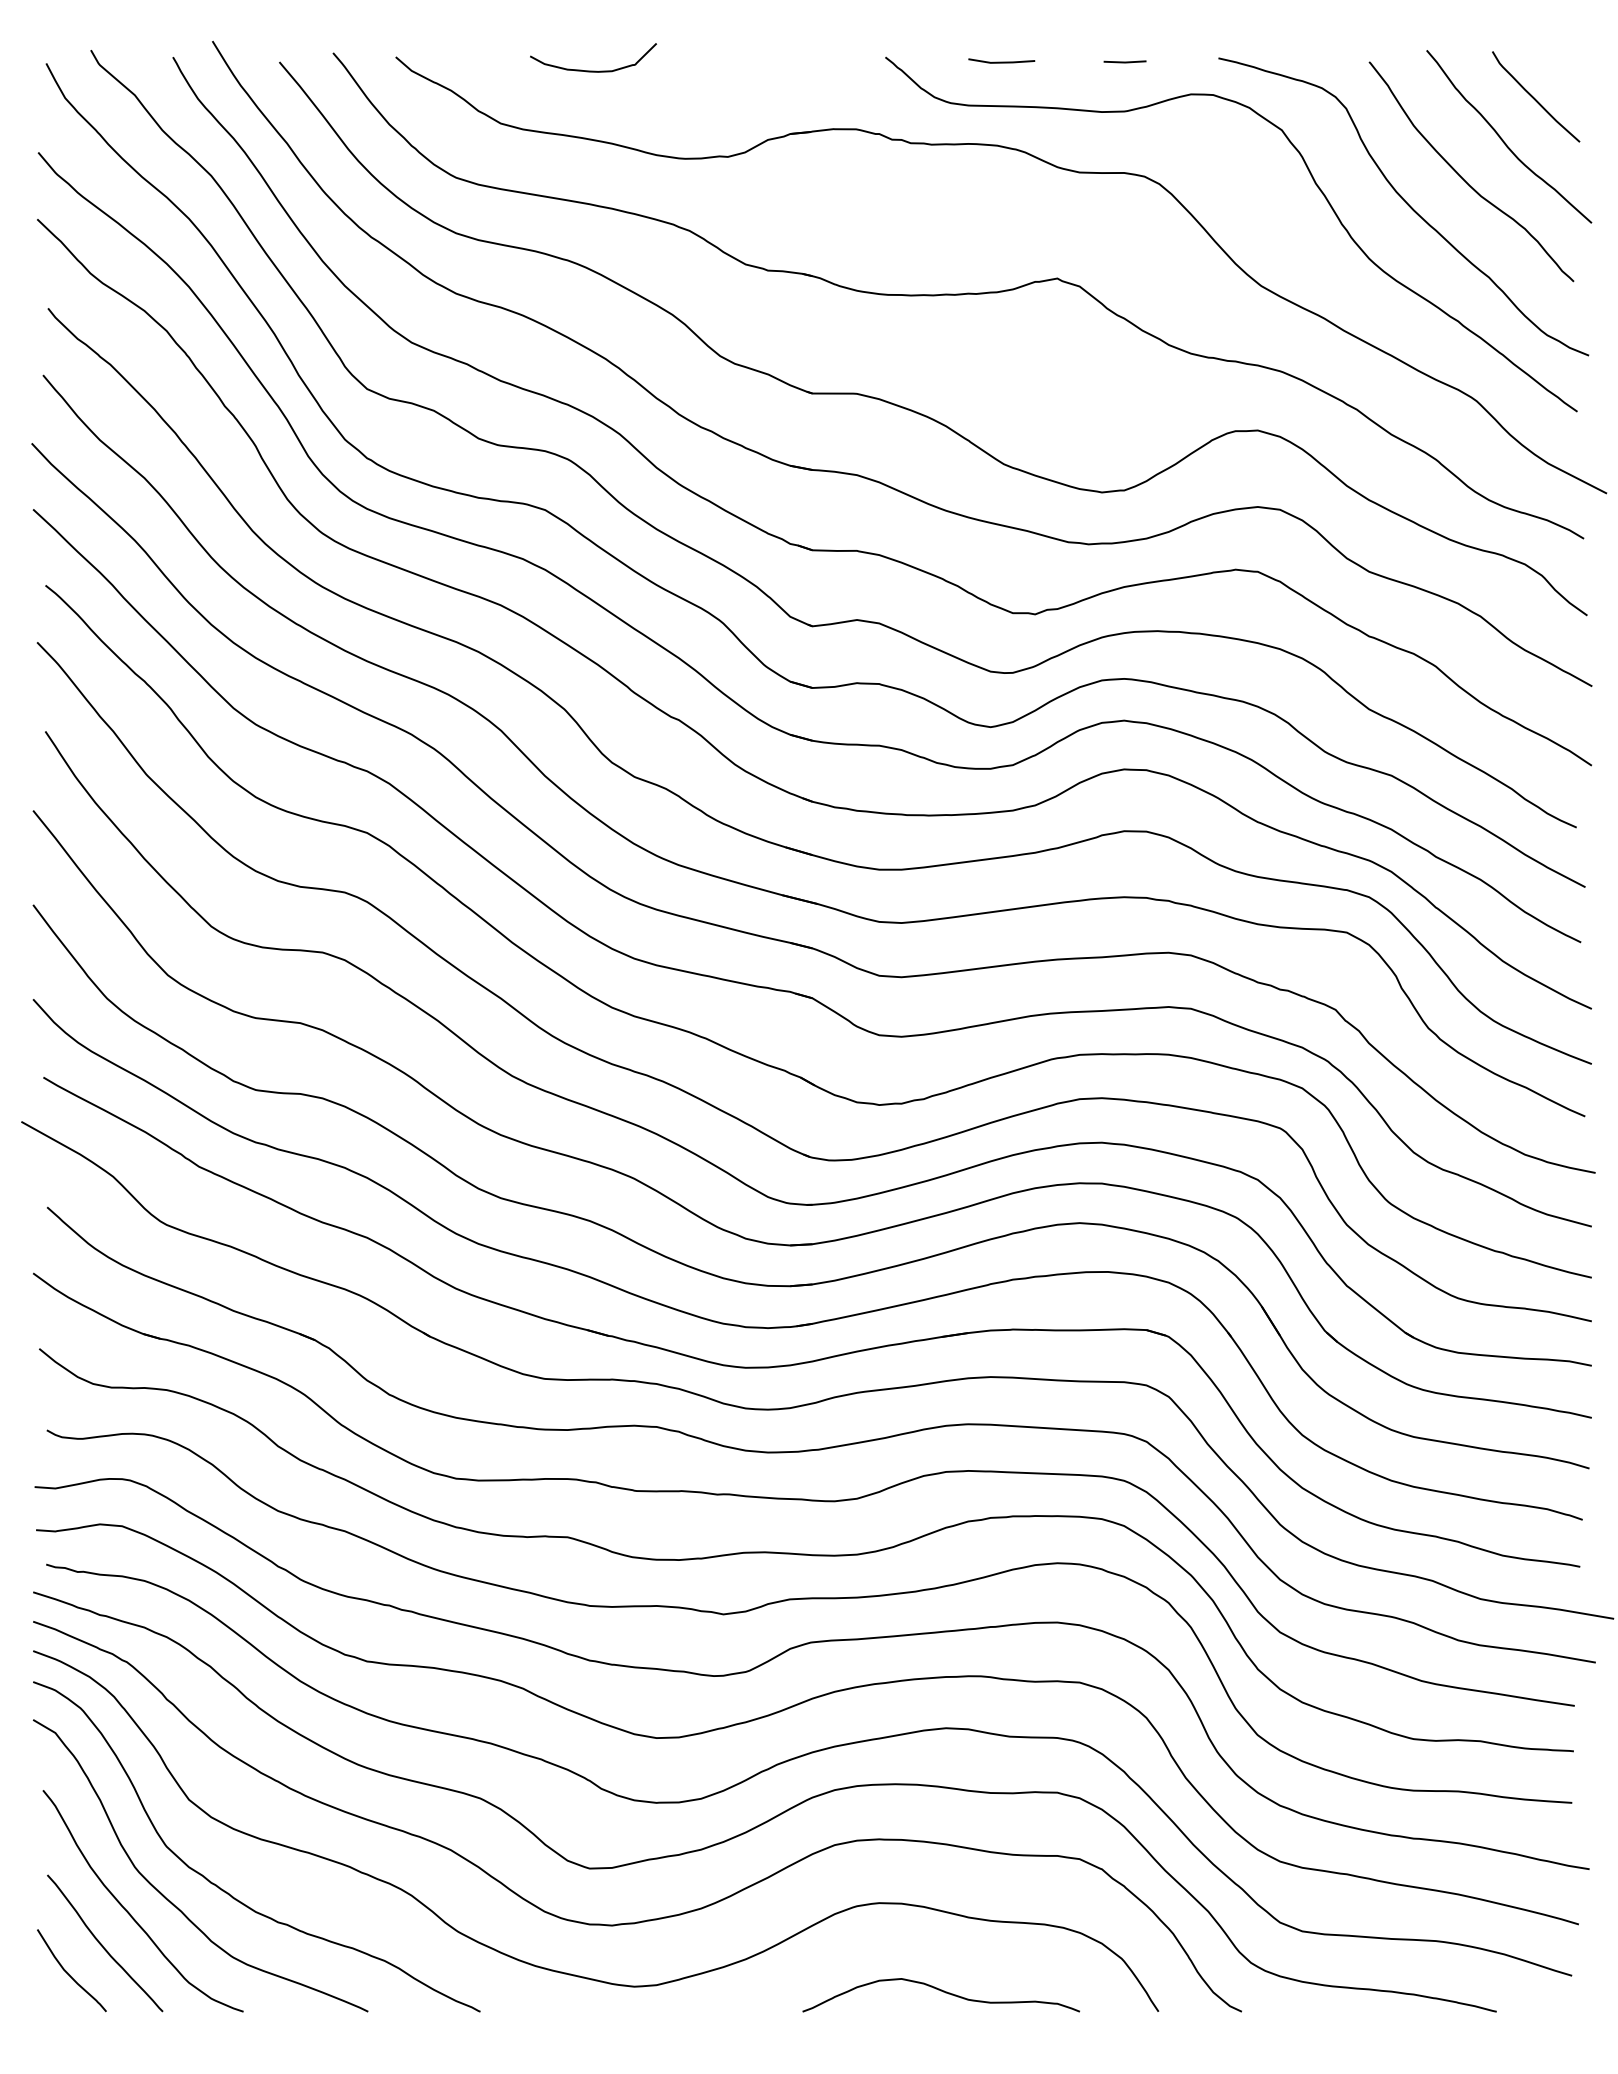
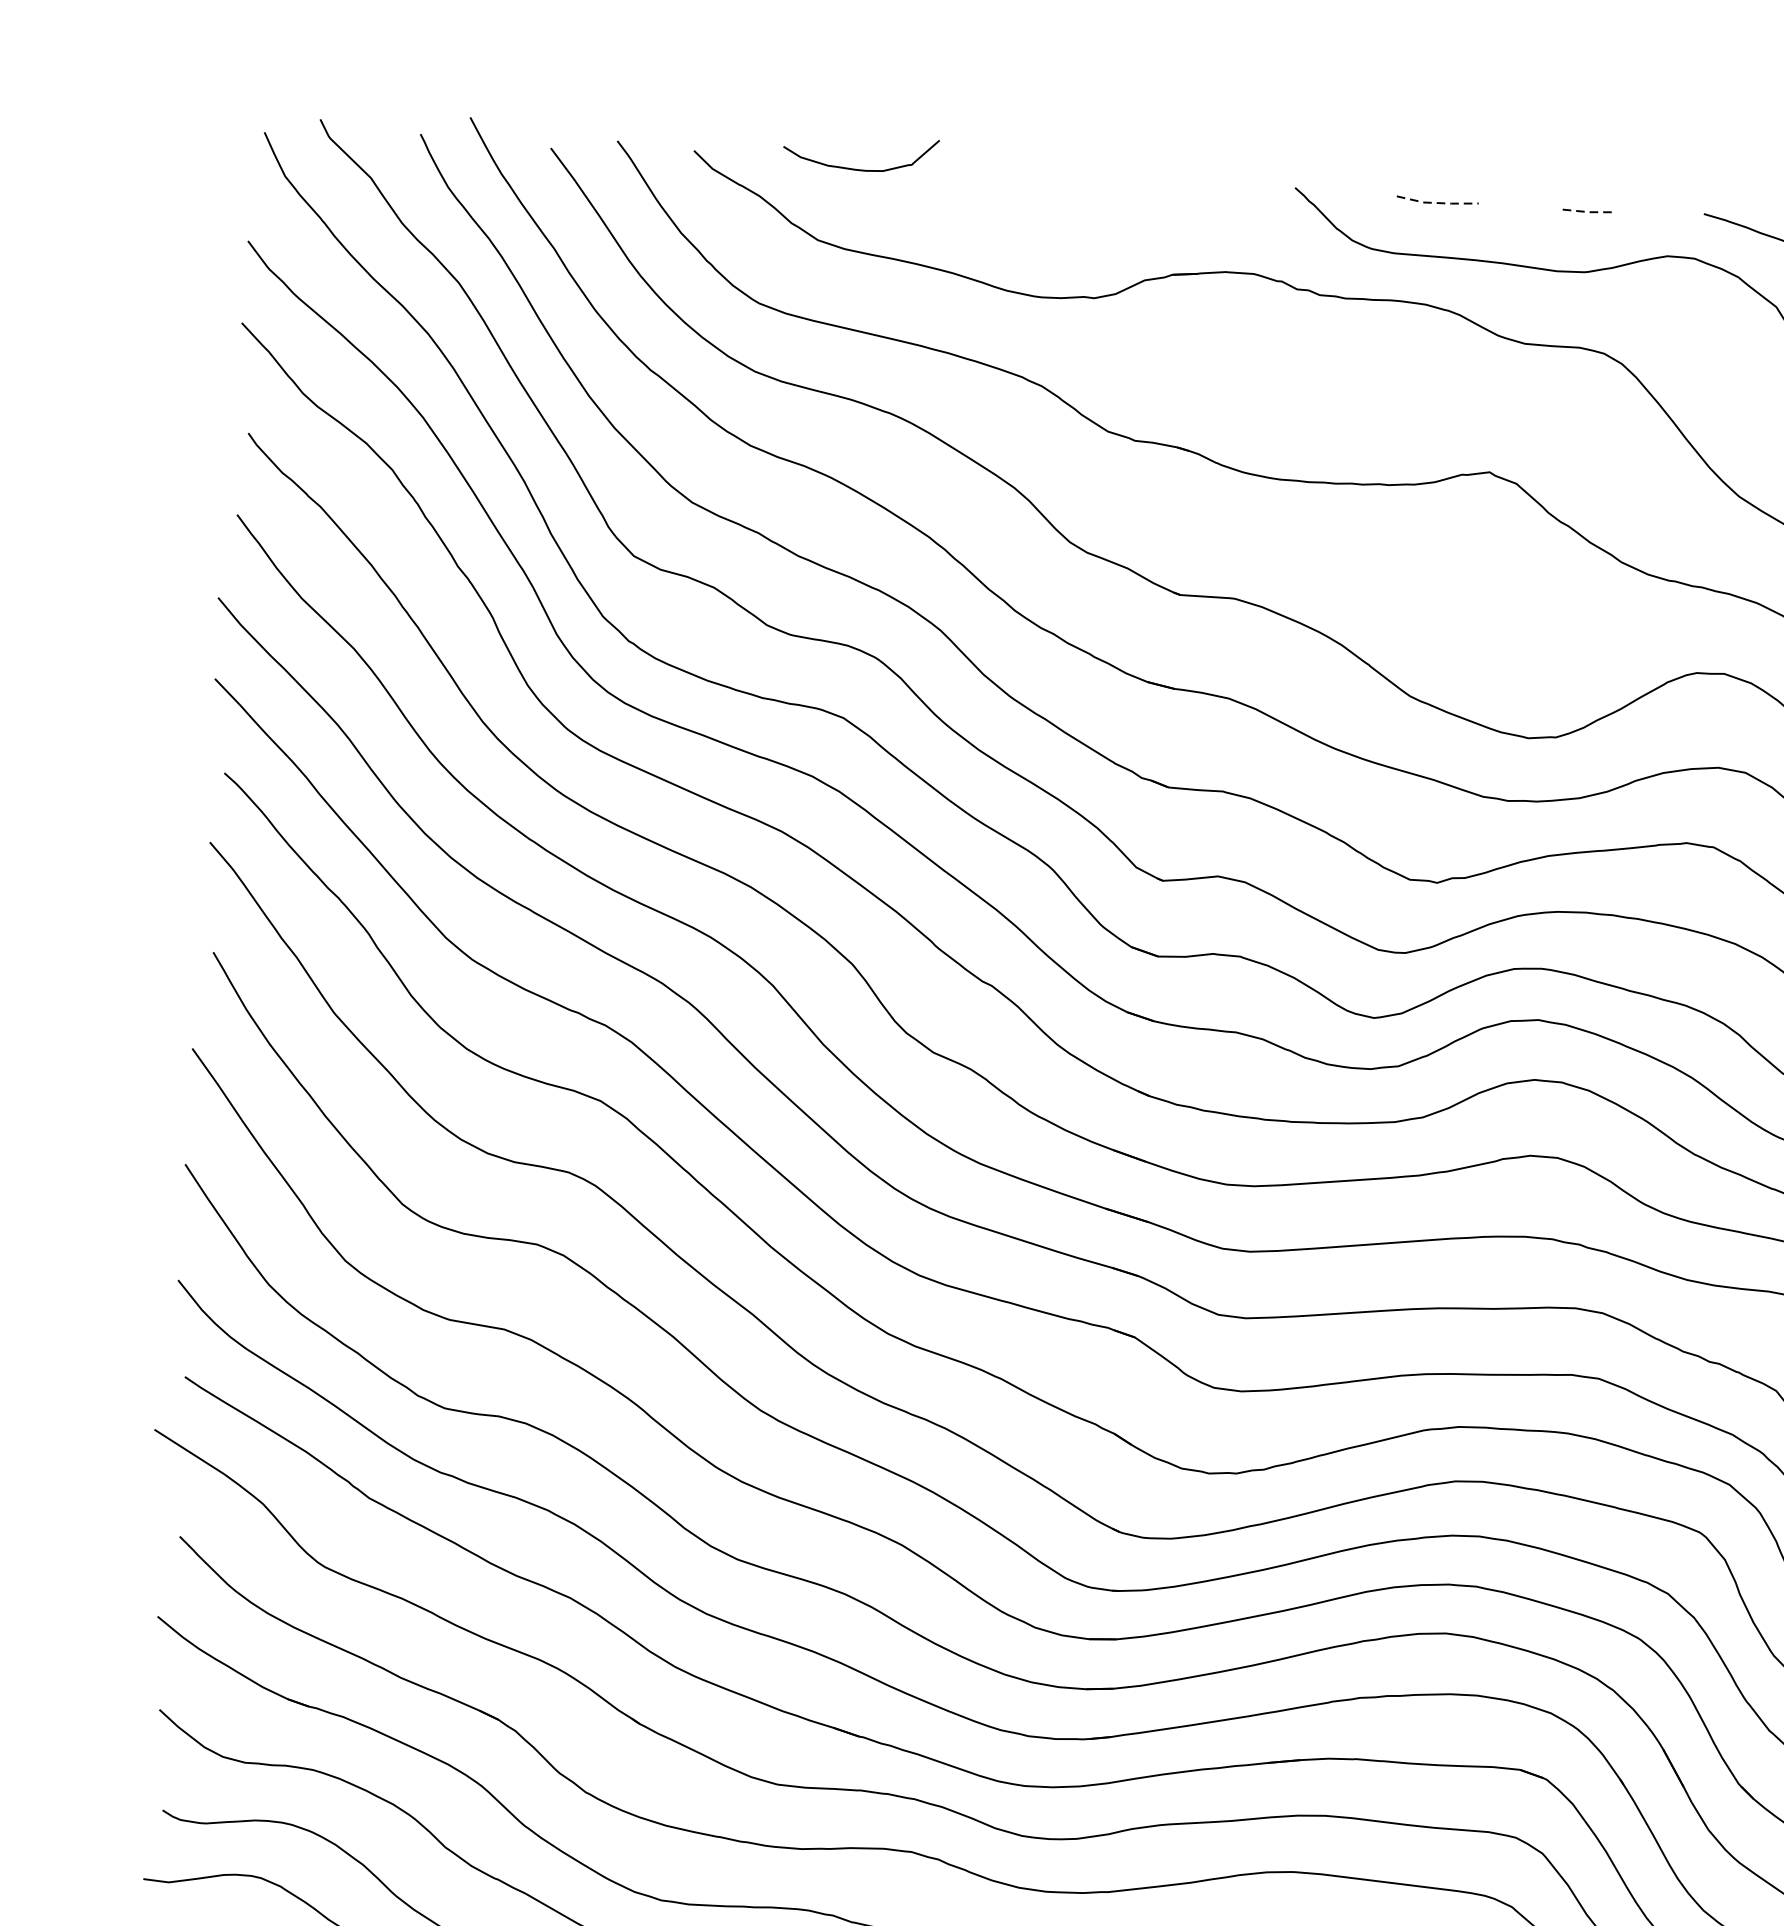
line: (1002, 62) -> (1438, 202), solid -> dashed
line: (1125, 62) -> (1589, 212), solid -> dashed
curve: (593, 70) -> (860, 168), moved

